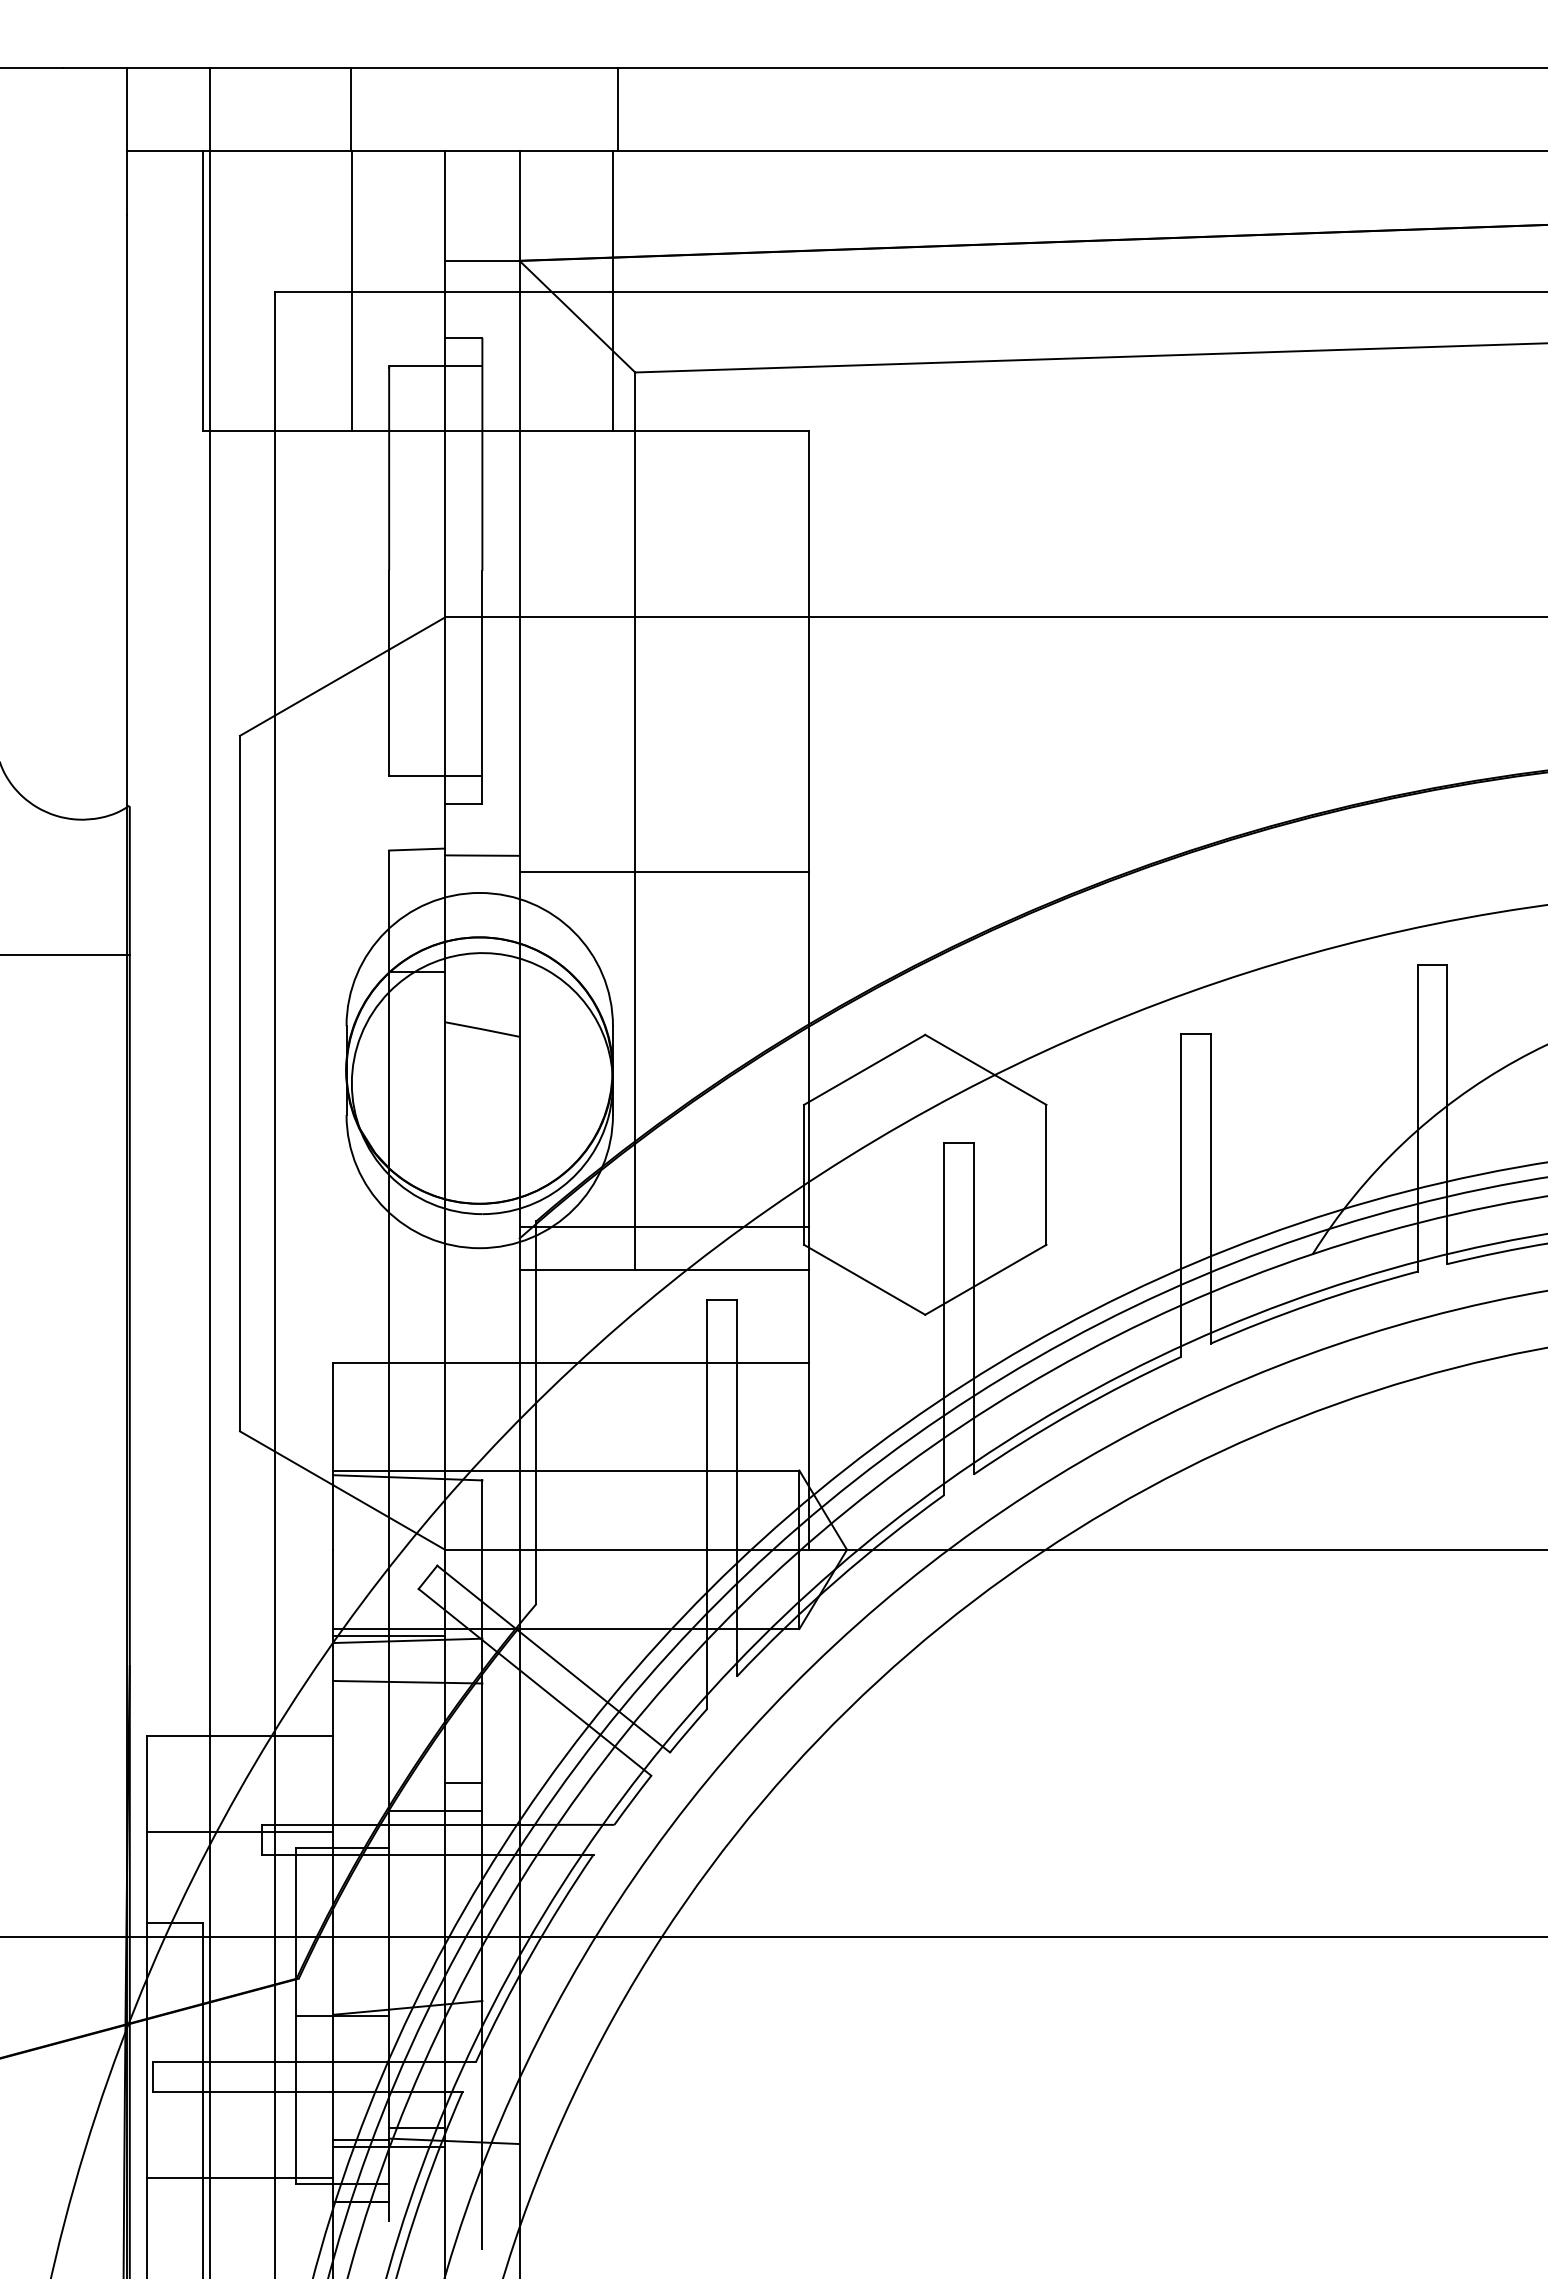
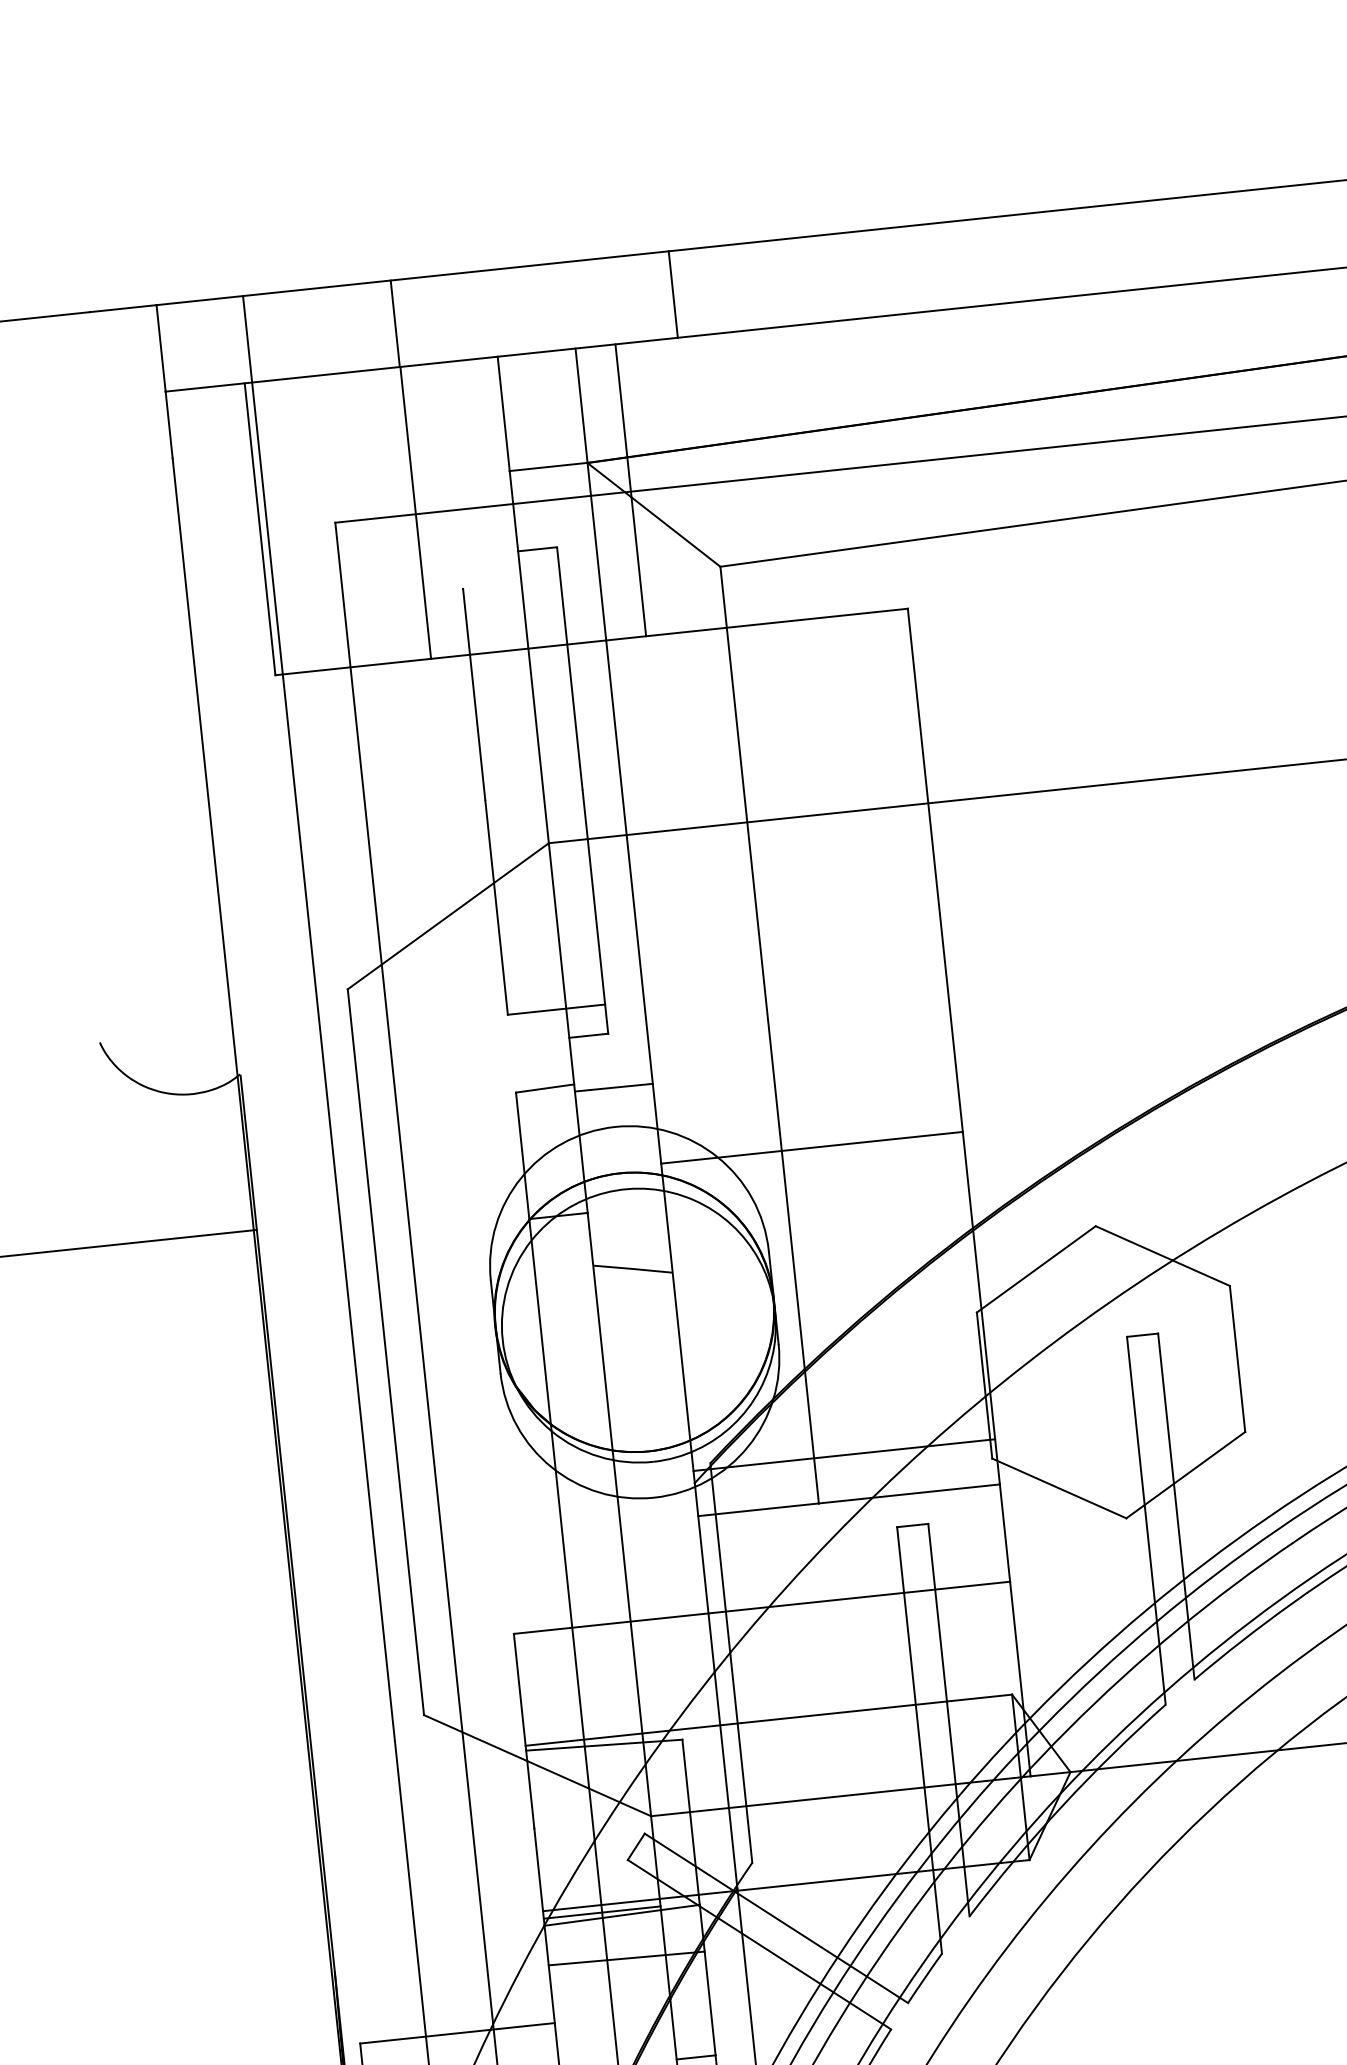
line: (612, 290) -> (630, 489), moved
line: (435, 365) -> (511, 581), removed
line: (663, 872) -> (811, 1148), moved

